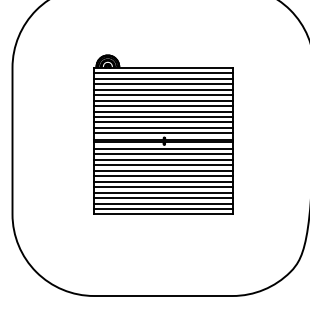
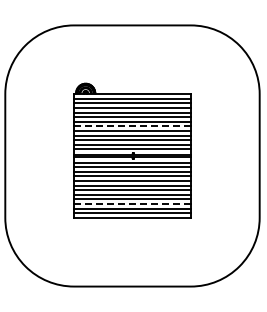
line: (163, 106) -> (132, 126), solid -> dashed
line: (163, 197) -> (132, 203), solid -> dashed

